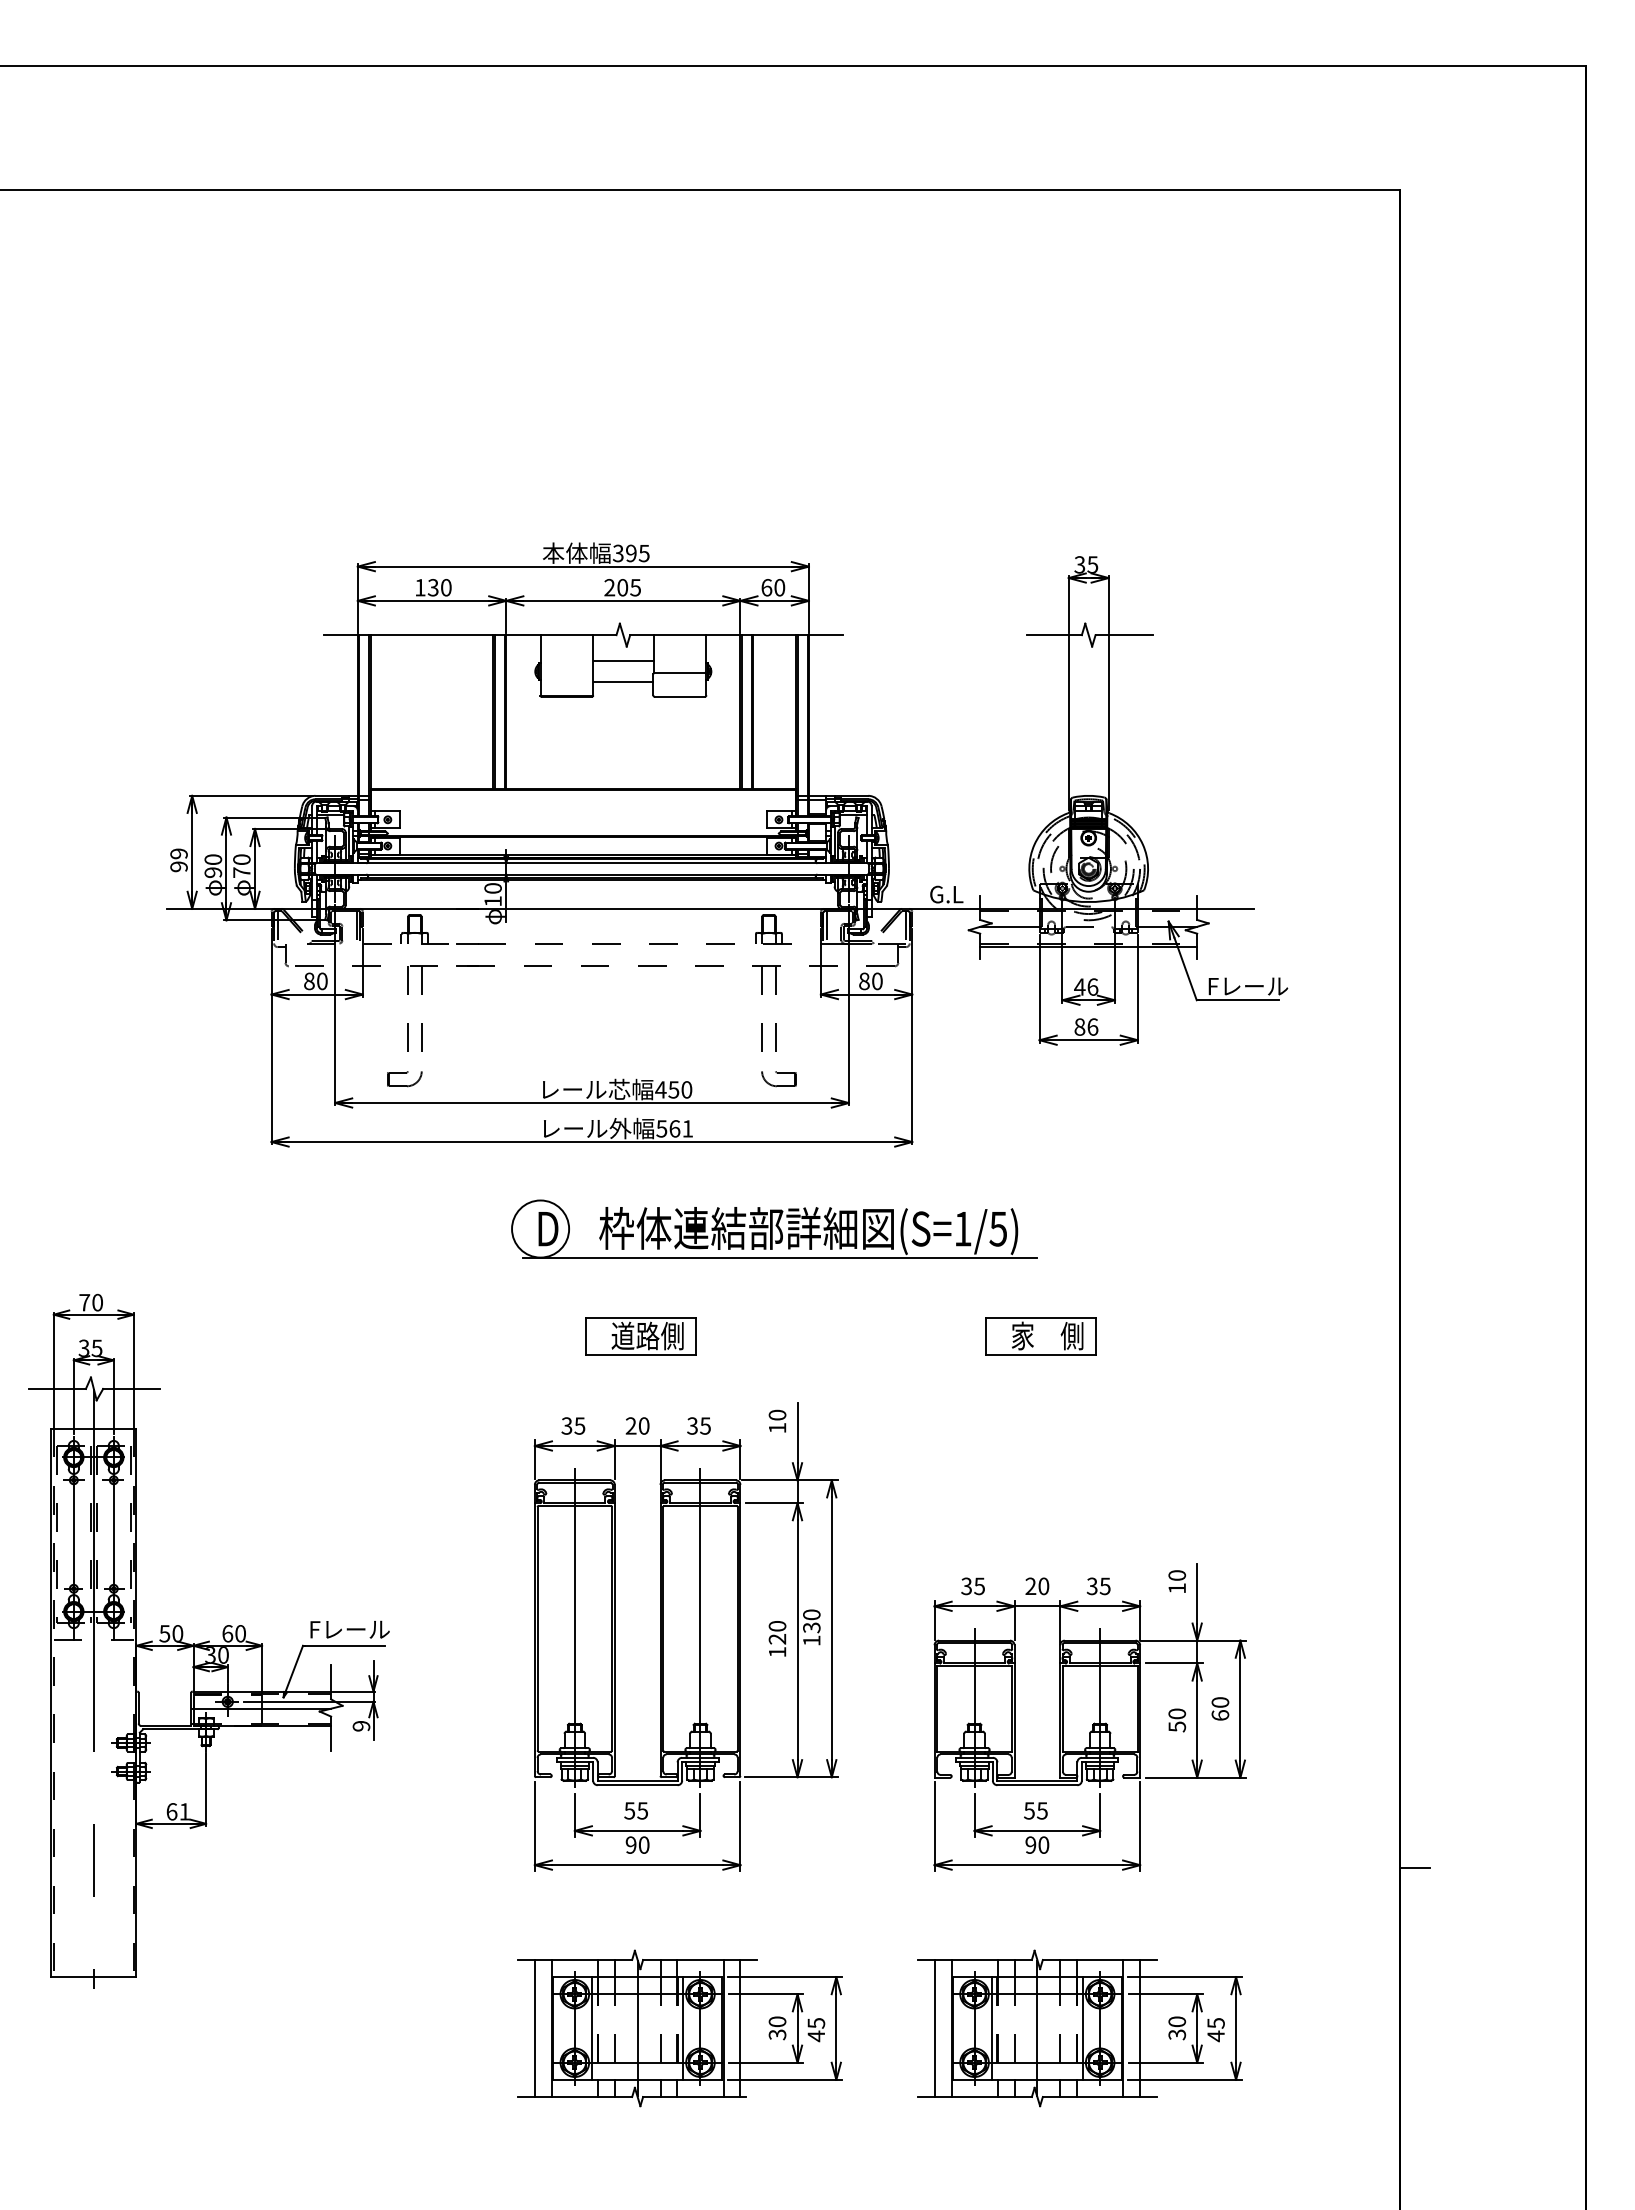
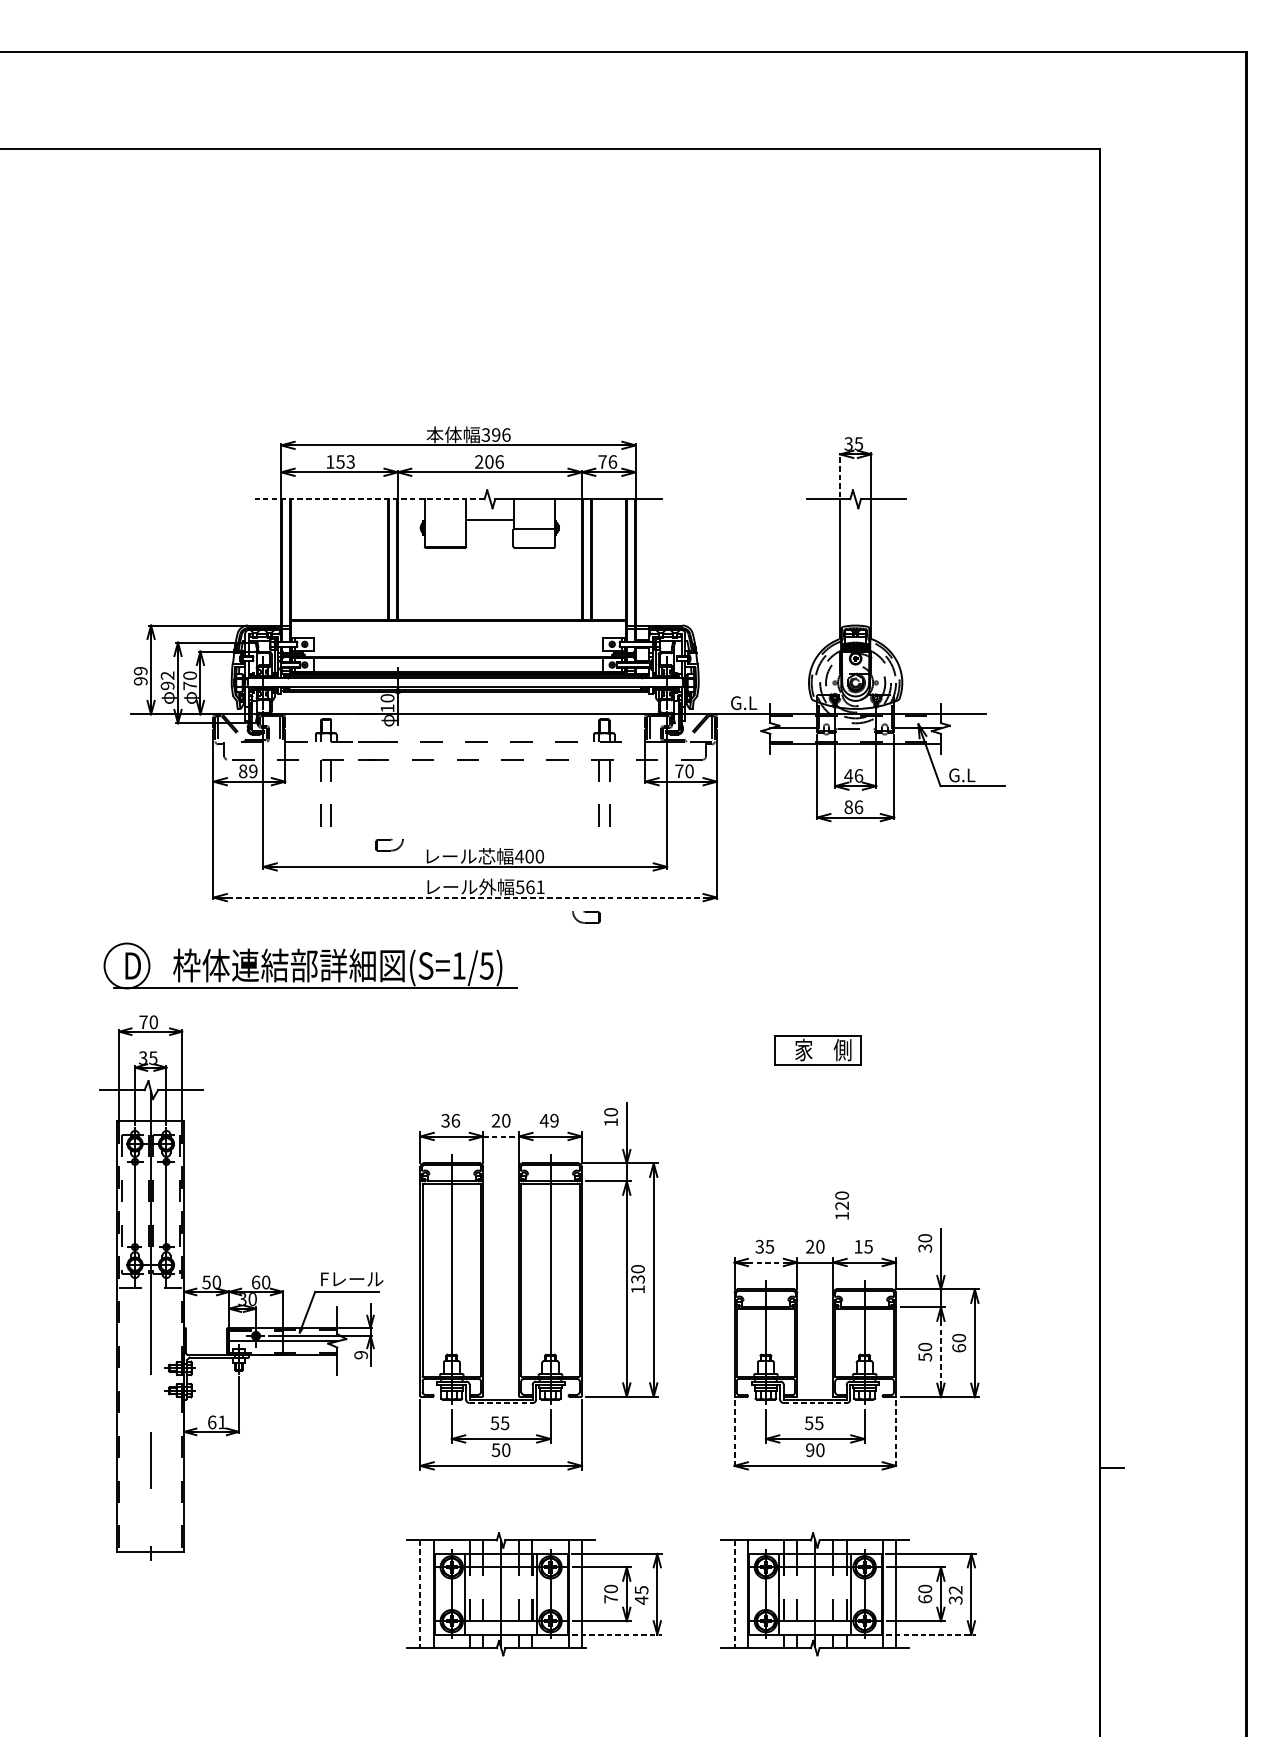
text: (643, 553) -> (505, 435), 395 -> 396
text: (439, 587) -> (345, 461), 130 -> 153
text: (635, 587) -> (499, 461), 205 -> 206
text: (773, 587) -> (607, 461), 60 -> 76
line: (1068, 604) -> (839, 475), solid -> dashed
line: (469, 635) -> (369, 499), solid -> dashed
line: (623, 681) -> (490, 535), removed
text: (213, 859) -> (167, 675), 90 -> 92
text: (322, 981) -> (253, 771), 80 -> 89
text: (864, 981) -> (679, 771), 80 -> 70
text: (1247, 986) -> (980, 775), Fレール -> G.L
part: (404, 1079) -> (389, 845), moved
part: (778, 1079) -> (585, 917), moved
text: (673, 1089) -> (529, 856), 450 -> 400
line: (592, 1142) -> (465, 897), solid -> dashed
part: (774, 1228) -> (310, 965), moved
part: (640, 1336) -> (503, 1050), removed
text: (579, 1425) -> (455, 1120), 35 -> 36
text: (698, 1425) -> (548, 1120), 35 -> 49
line: (637, 1446) -> (501, 1136), solid -> dashed
text: (1091, 1586) -> (857, 1246), 35 -> 15
text: (1177, 1588) -> (925, 1248), 10 -> 30
line: (974, 1606) -> (765, 1262), solid -> dashed
text: (777, 1638) -> (842, 1205), moved
part: (208, 1640) -> (240, 1287), moved
line: (1197, 1720) -> (941, 1352), solid -> dashed
line: (637, 1785) -> (501, 1403), solid -> dashed
line: (1037, 1785) -> (815, 1403), solid -> dashed
line: (934, 1826) -> (734, 1435), solid -> dashed
line: (1140, 1826) -> (896, 1435), solid -> dashed
text: (630, 1844) -> (495, 1449), 90 -> 50
line: (534, 2028) -> (420, 1594), solid -> dashed
line: (934, 2028) -> (734, 1594), solid -> dashed
text: (1215, 2030) -> (955, 1595), 45 -> 32
text: (777, 2034) -> (611, 1598), 30 -> 70
text: (1177, 2034) -> (925, 1598), 30 -> 60
line: (785, 2079) -> (617, 1634), solid -> dashed
line: (1185, 2079) -> (931, 1634), solid -> dashed

